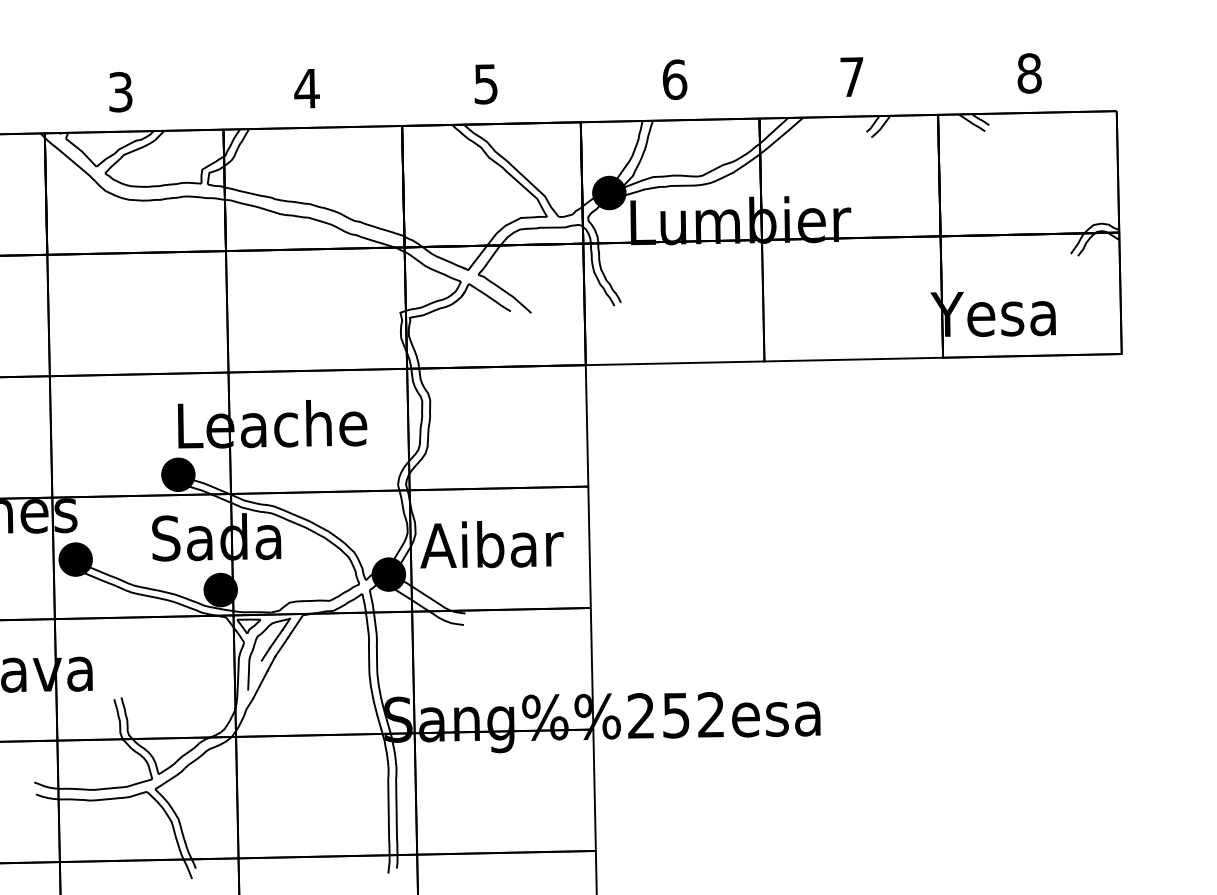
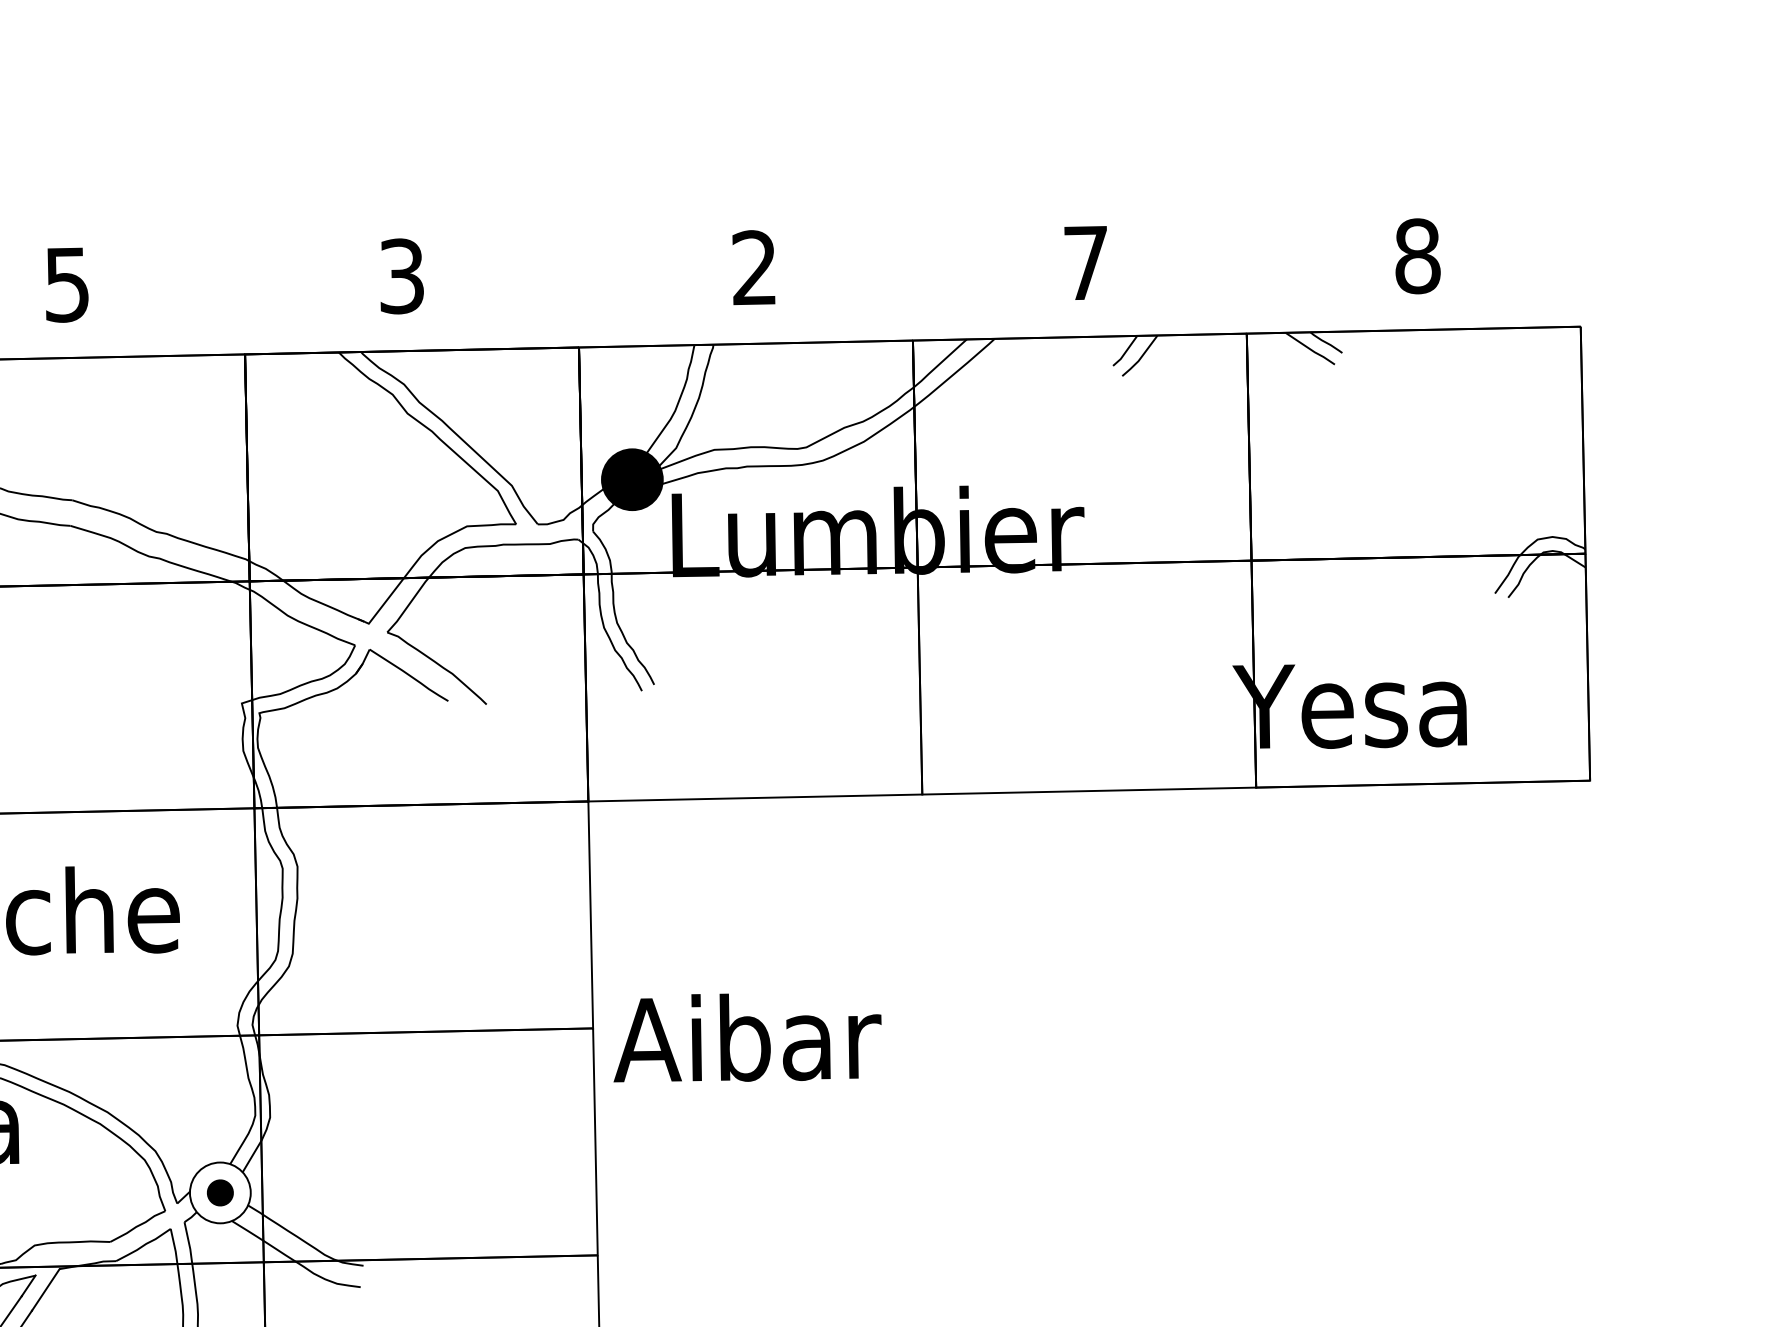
text: (674, 79) -> (754, 267), 6 -> 2
text: (486, 83) -> (402, 275), 5 -> 3
text: (306, 89) -> (66, 286), 4 -> 5
text: (491, 544) -> (746, 1037), moved
fill: (388, 574) -> (219, 1192), removed

